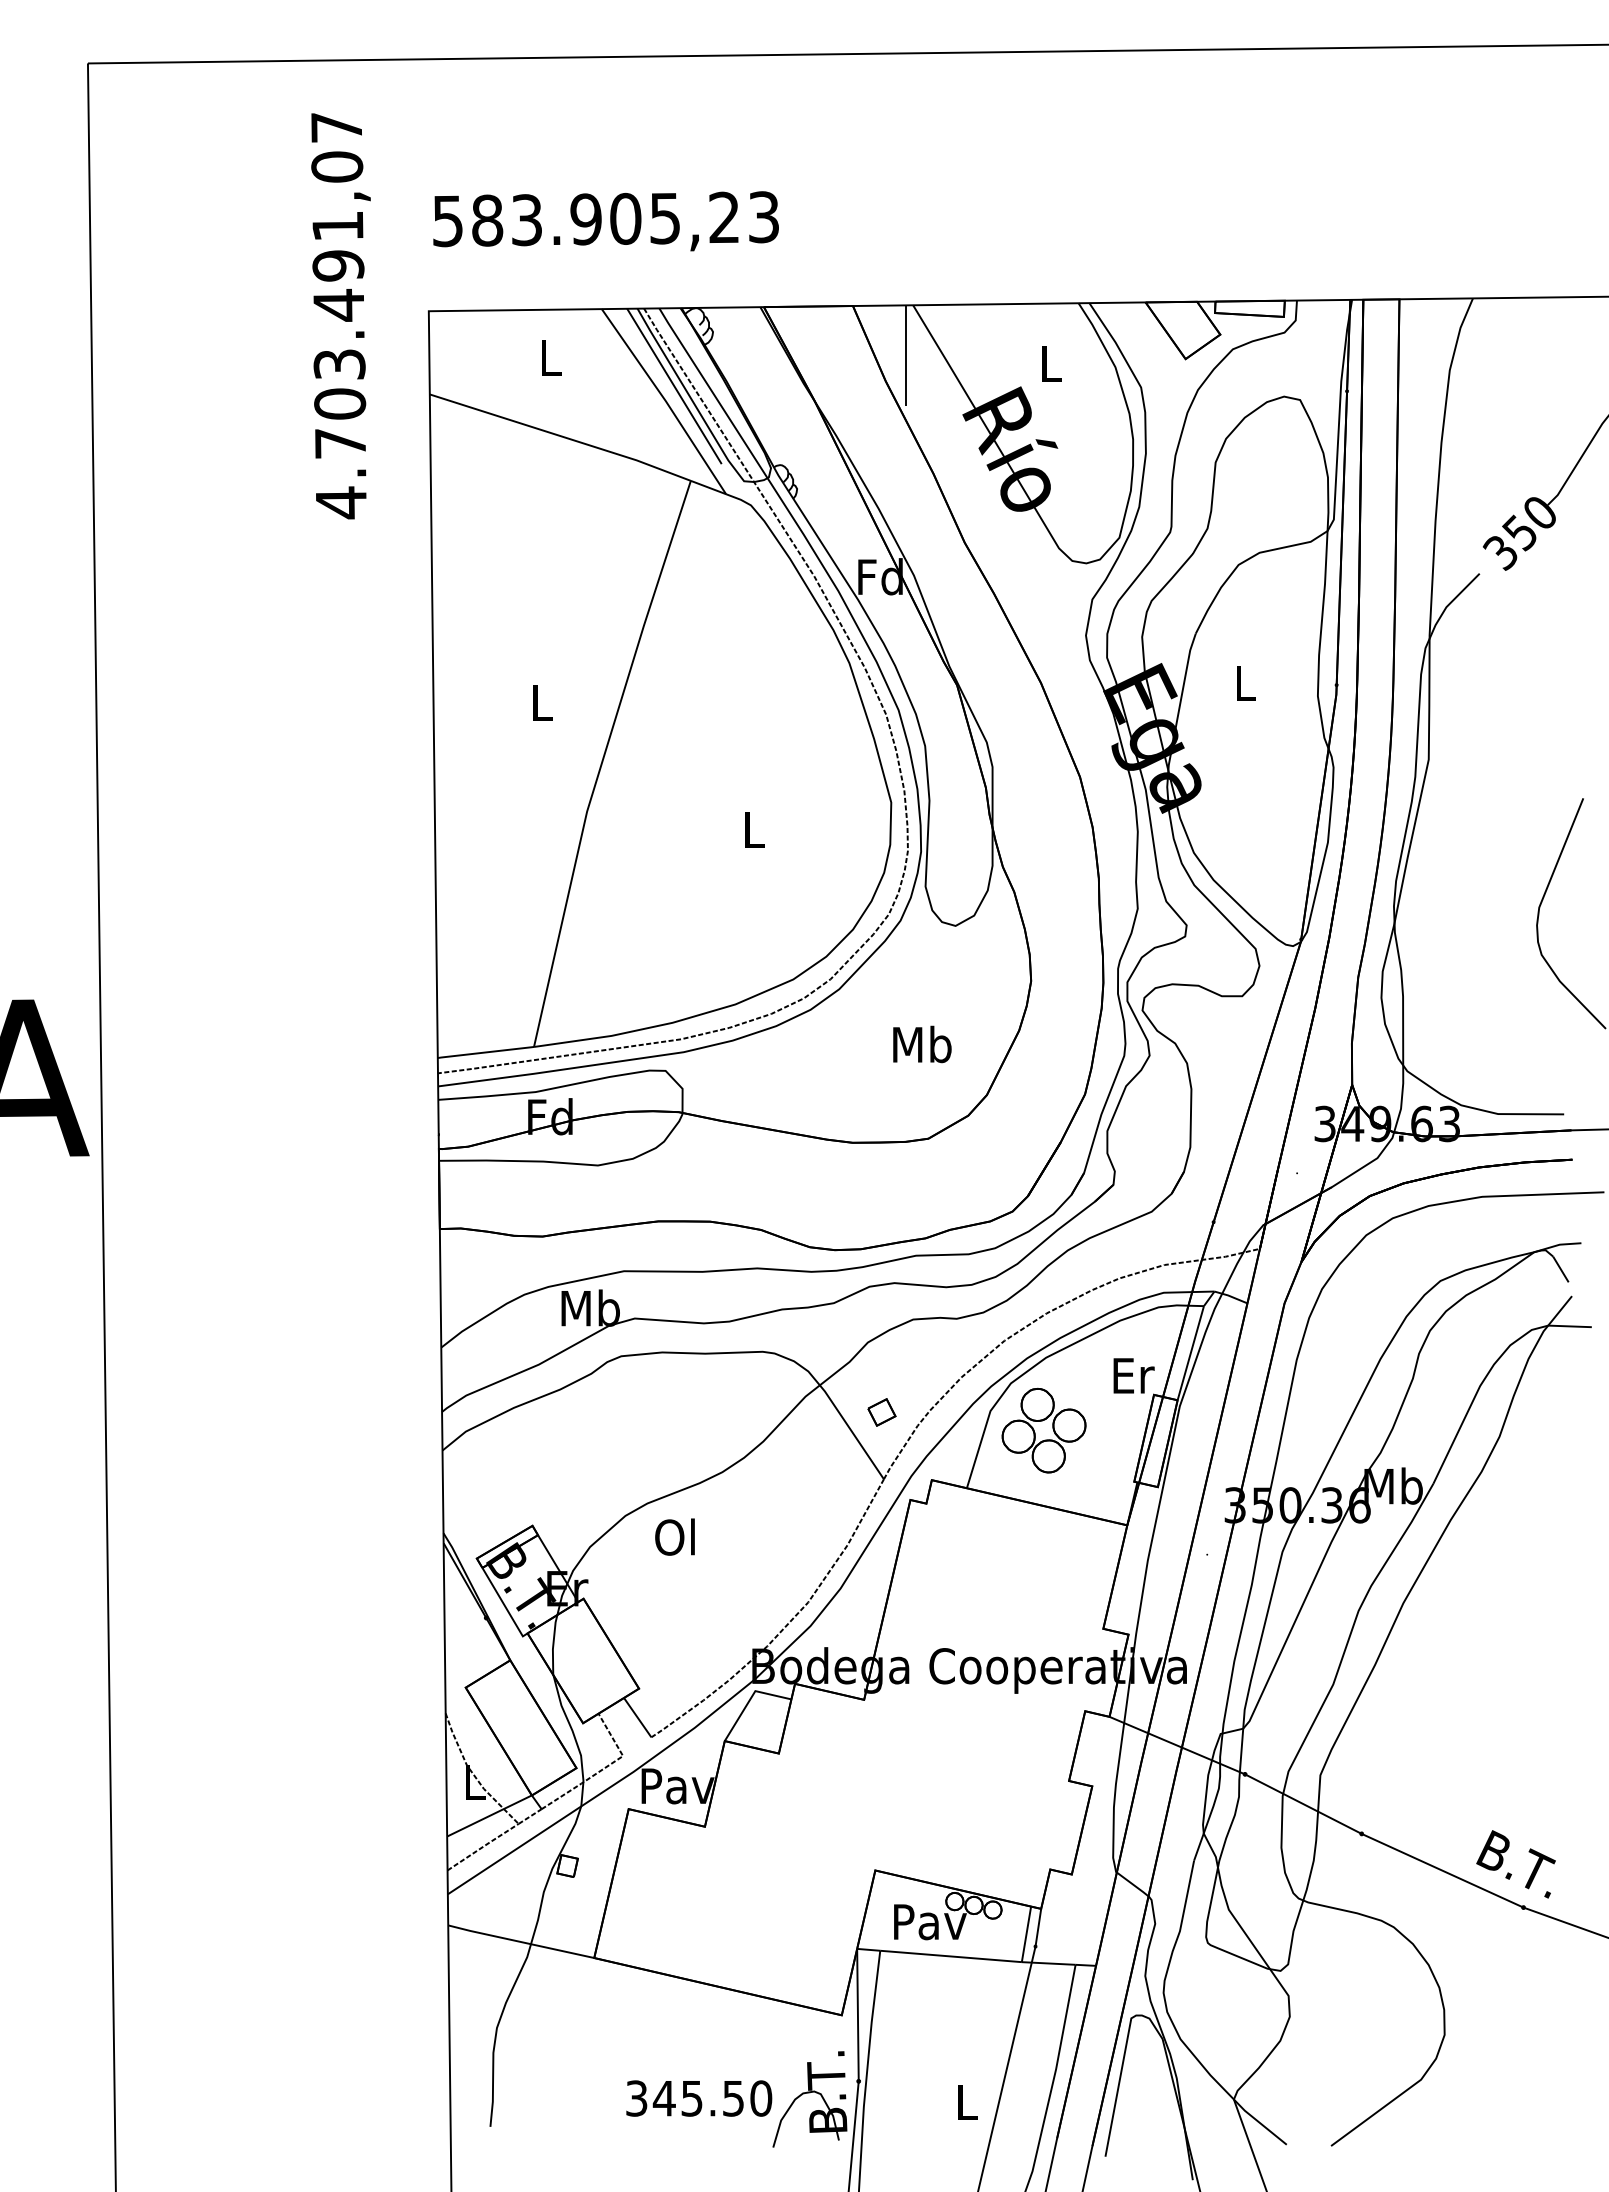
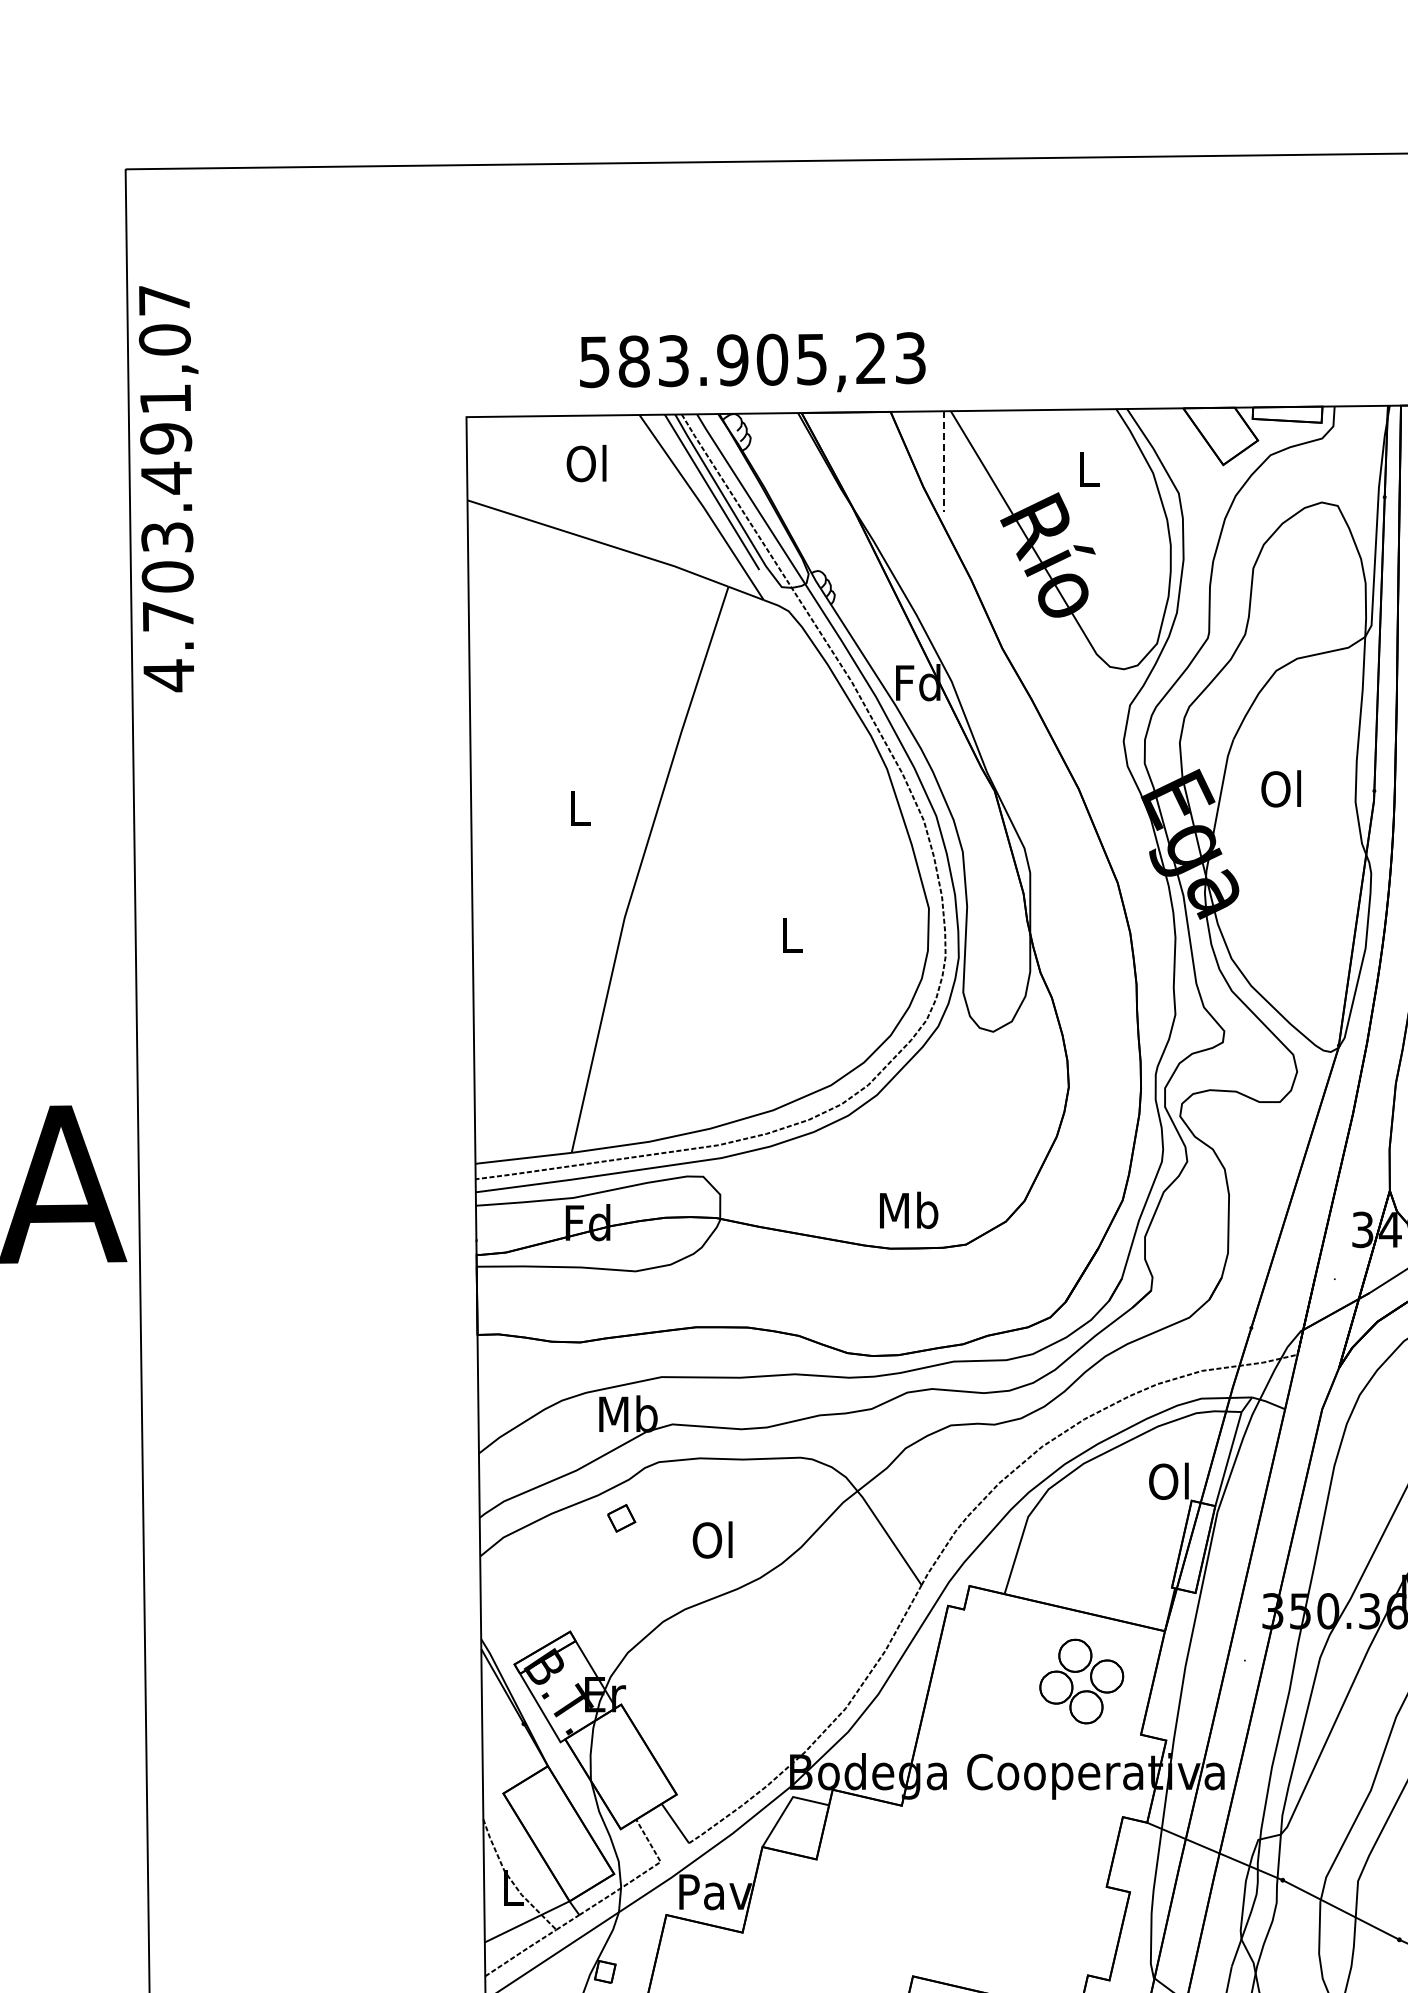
text: (605, 221) -> (752, 362), moved
text: (340, 316) -> (168, 489), moved
line: (905, 356) -> (943, 462), solid -> dashed
text: (548, 357) -> (586, 463), L -> Ol
text: (1243, 682) -> (1281, 788), L -> Ol
text: (922, 1044) -> (909, 1210), moved
text: (1132, 1375) -> (1170, 1481), Er -> Ol
part: (881, 1412) -> (621, 1518), moved
part: (1035, 1432) -> (1073, 1683), moved
text: (674, 1536) -> (712, 1539), moved

